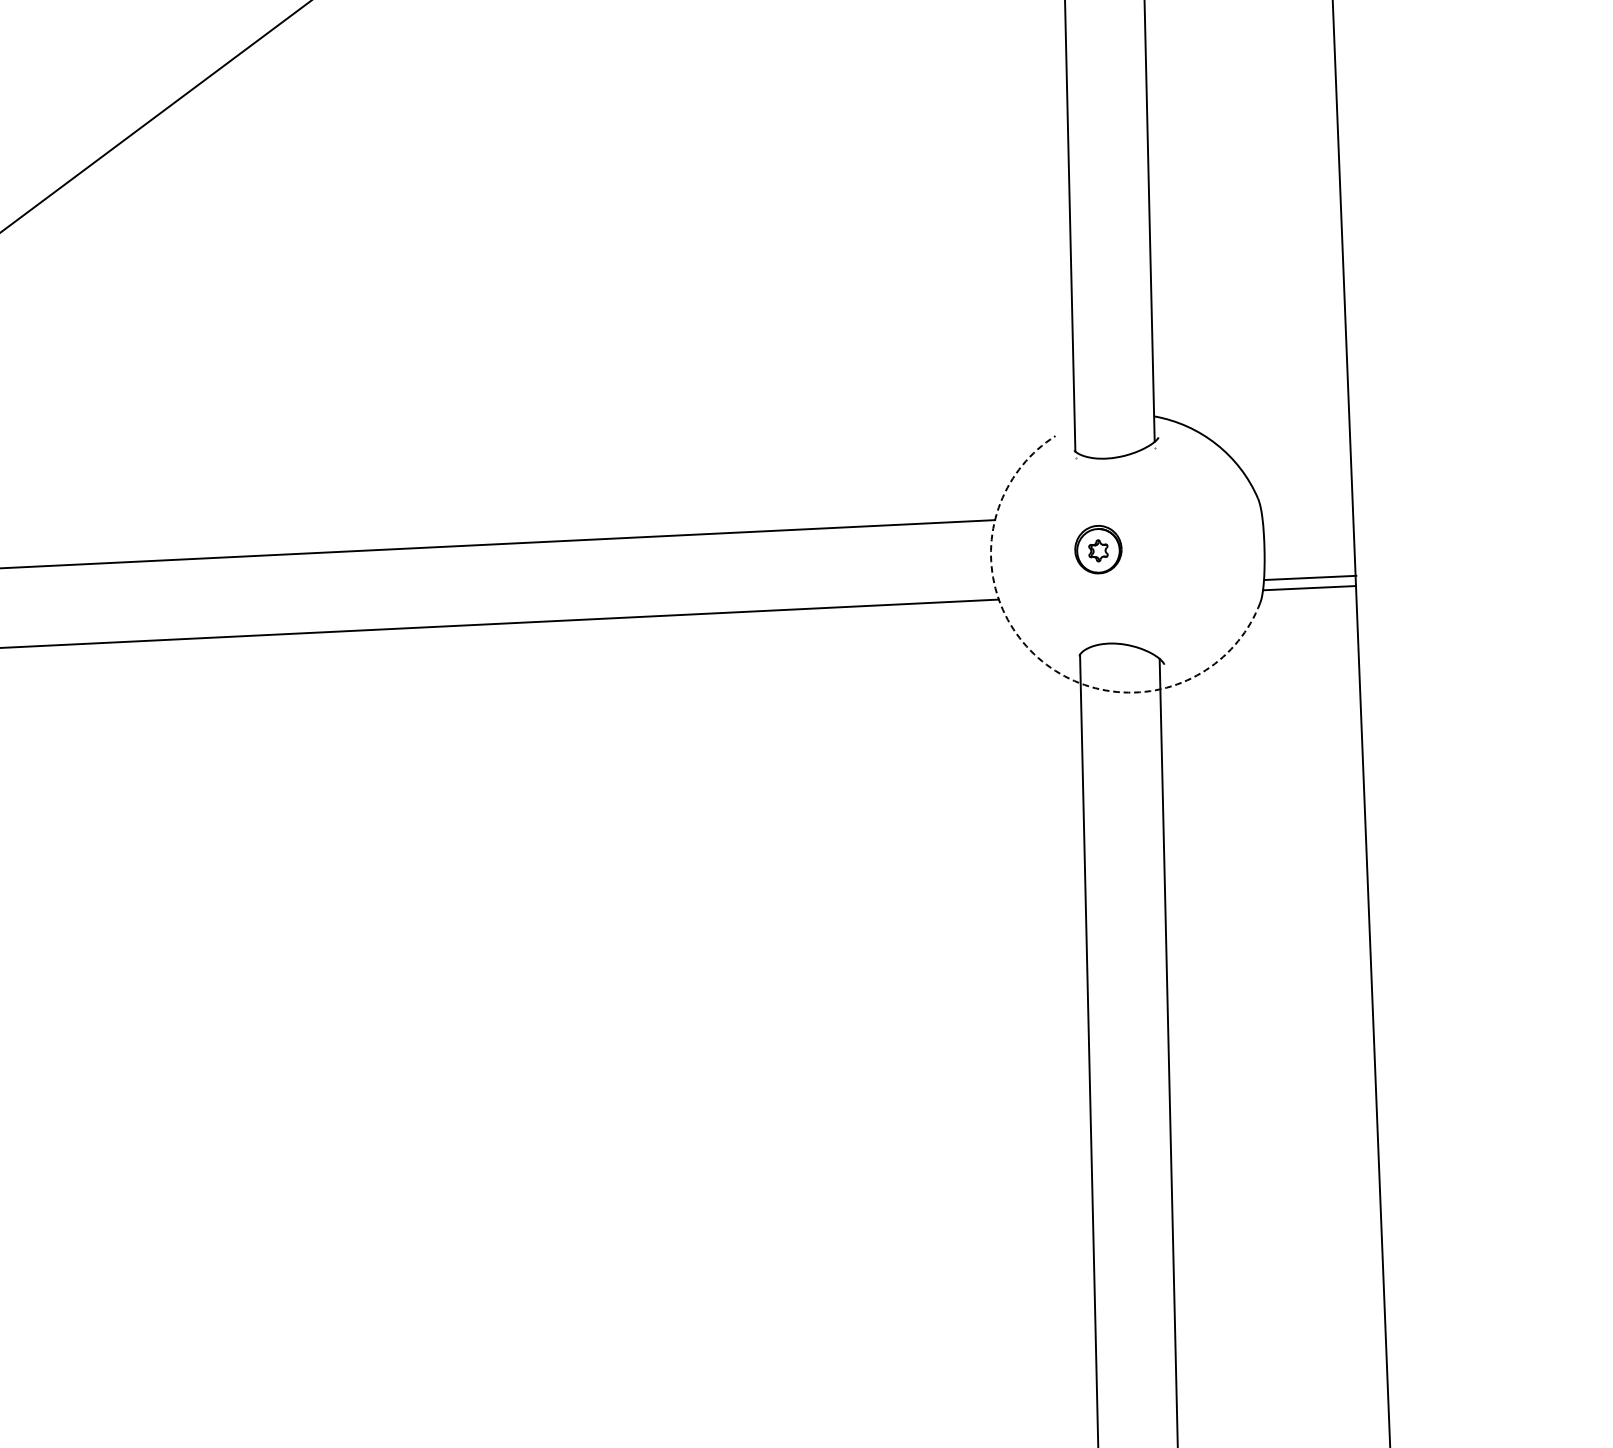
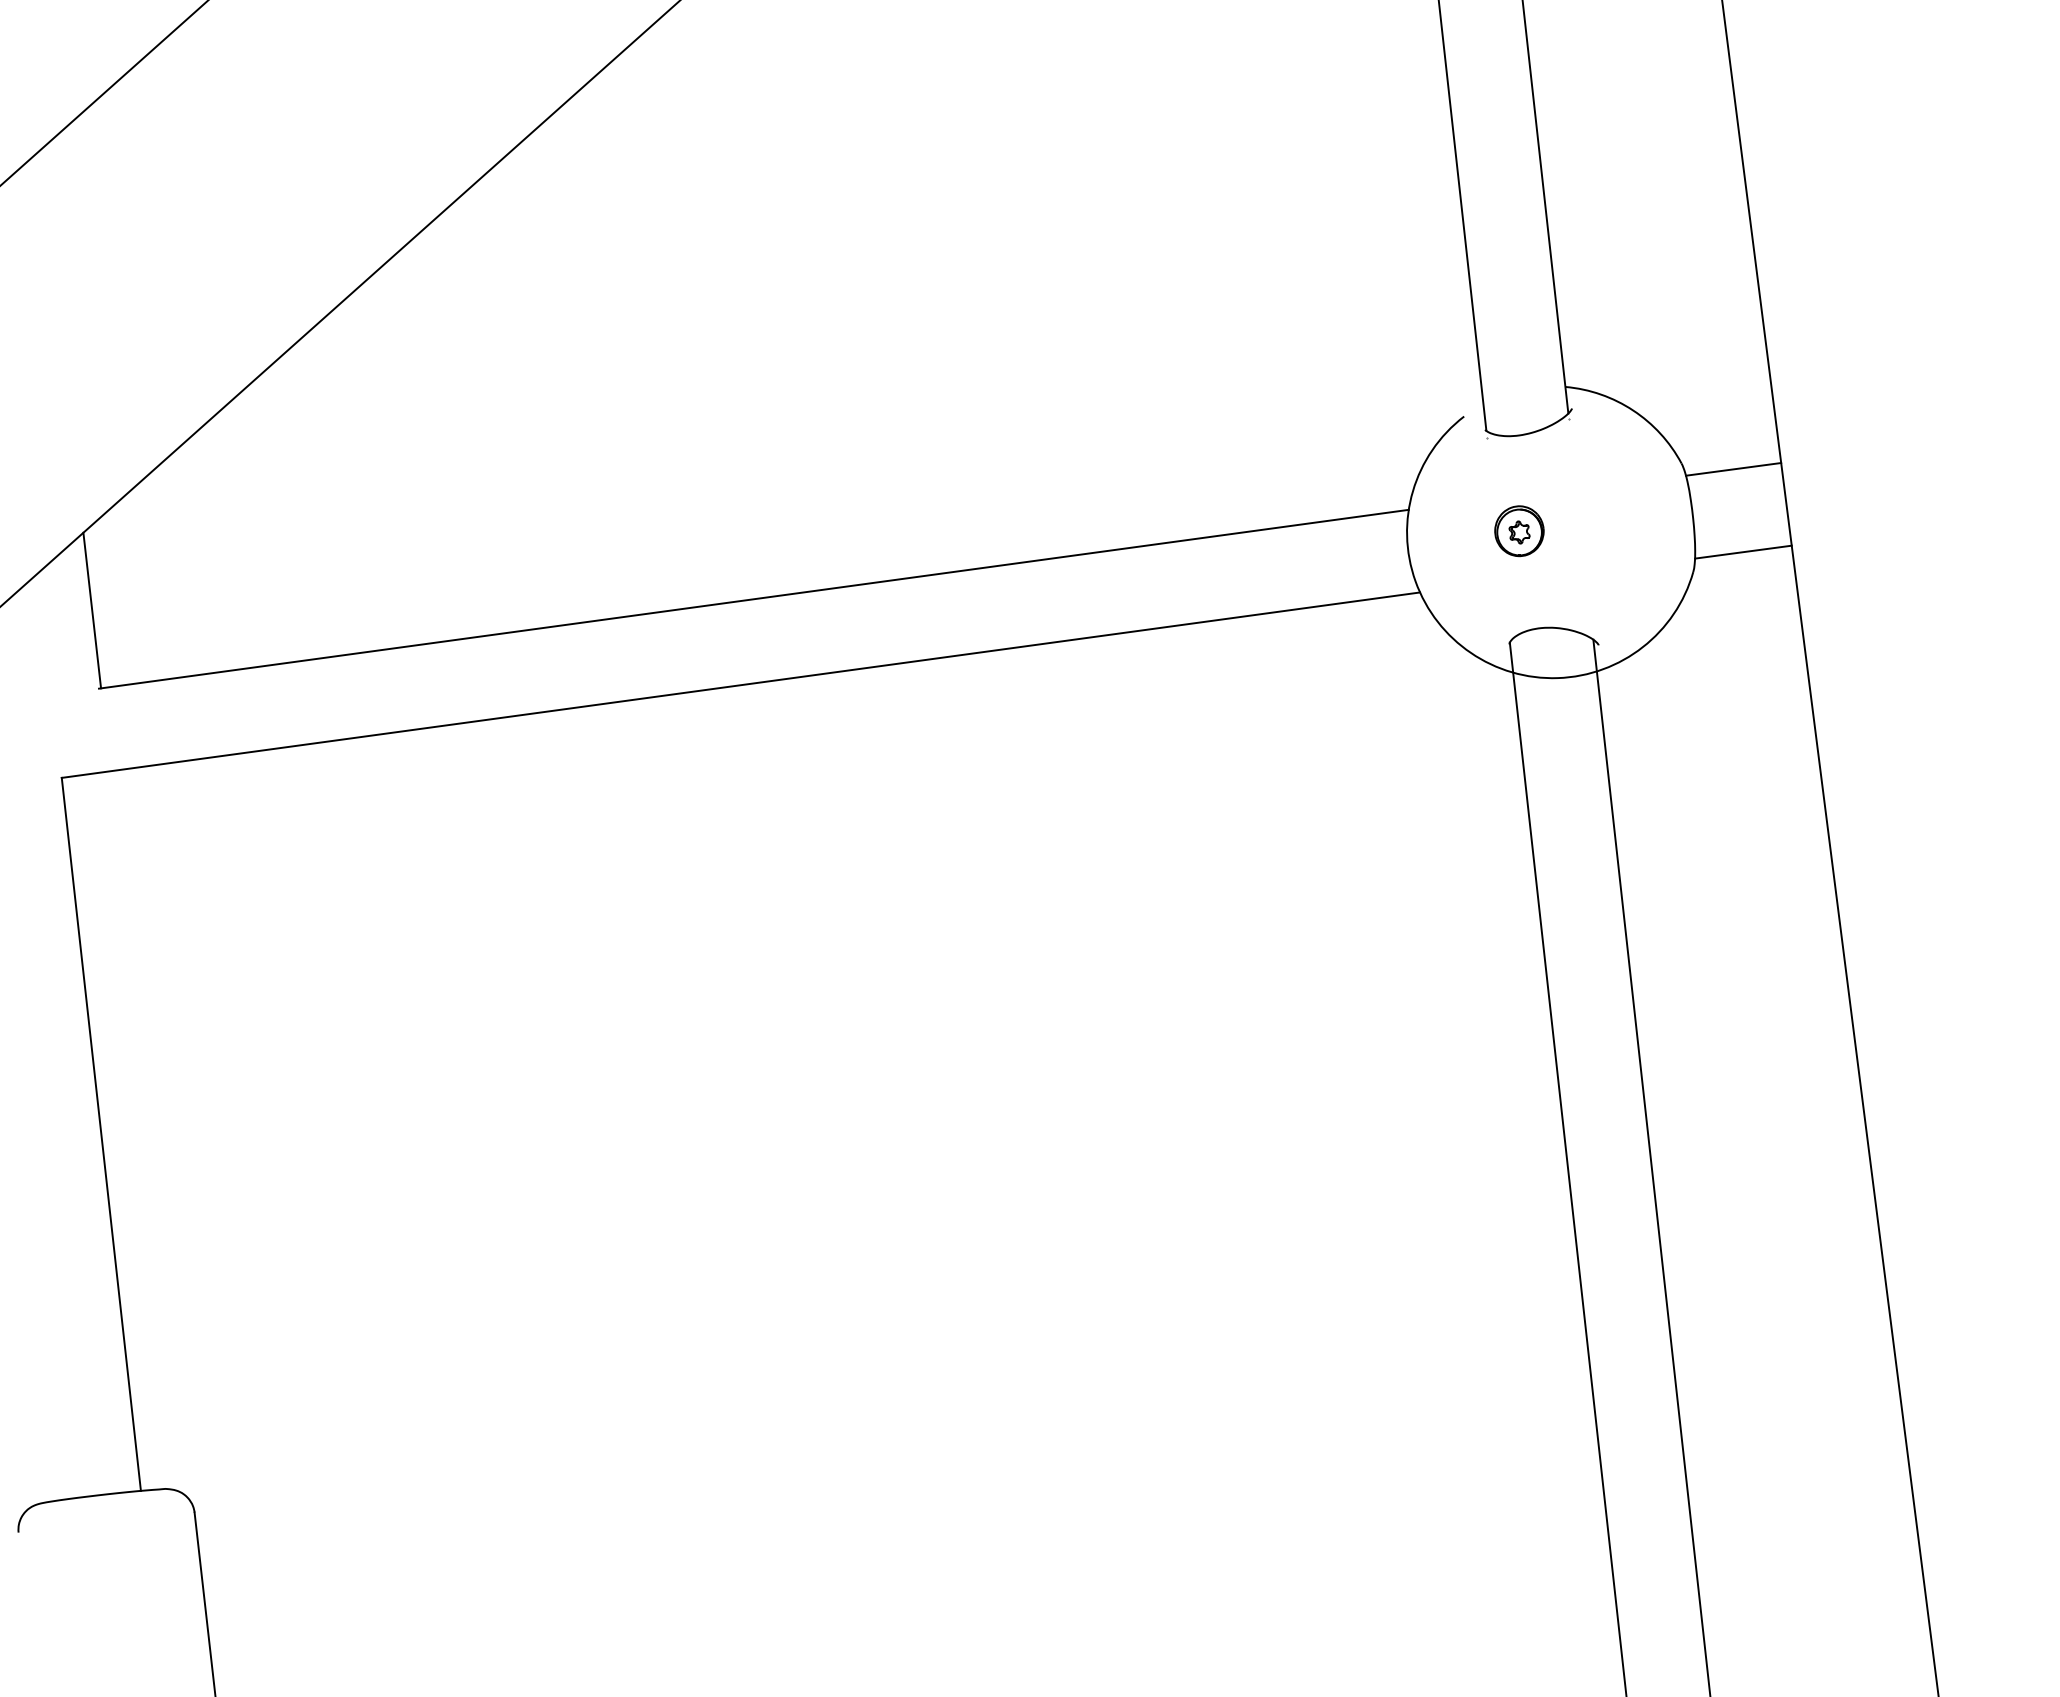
line: (1310, 578) -> (1733, 469), moved
arc: (1041, 661) -> (1470, 653), dashed -> solid

